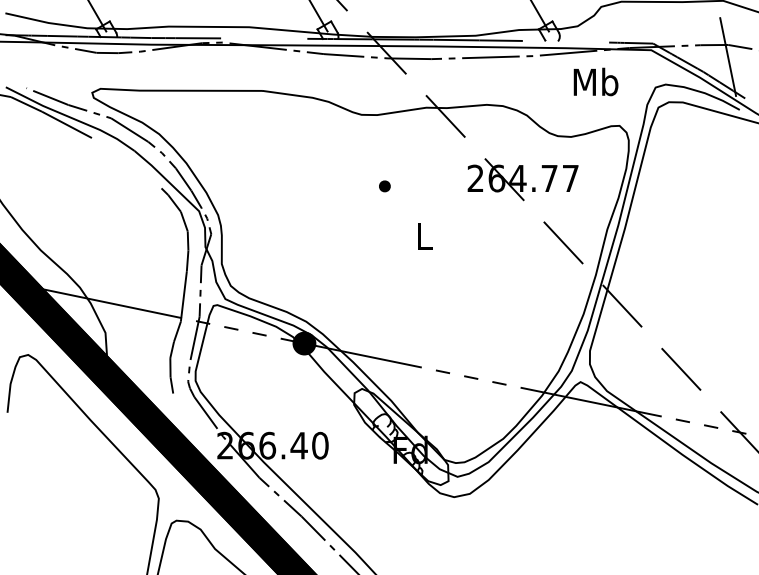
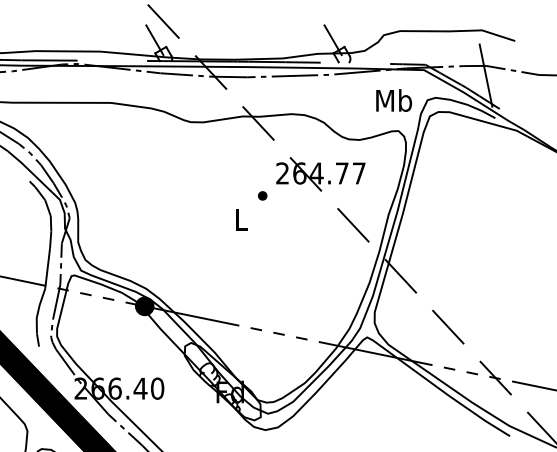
text: (595, 81) -> (393, 100), moved
part: (384, 186) -> (262, 196), moved

